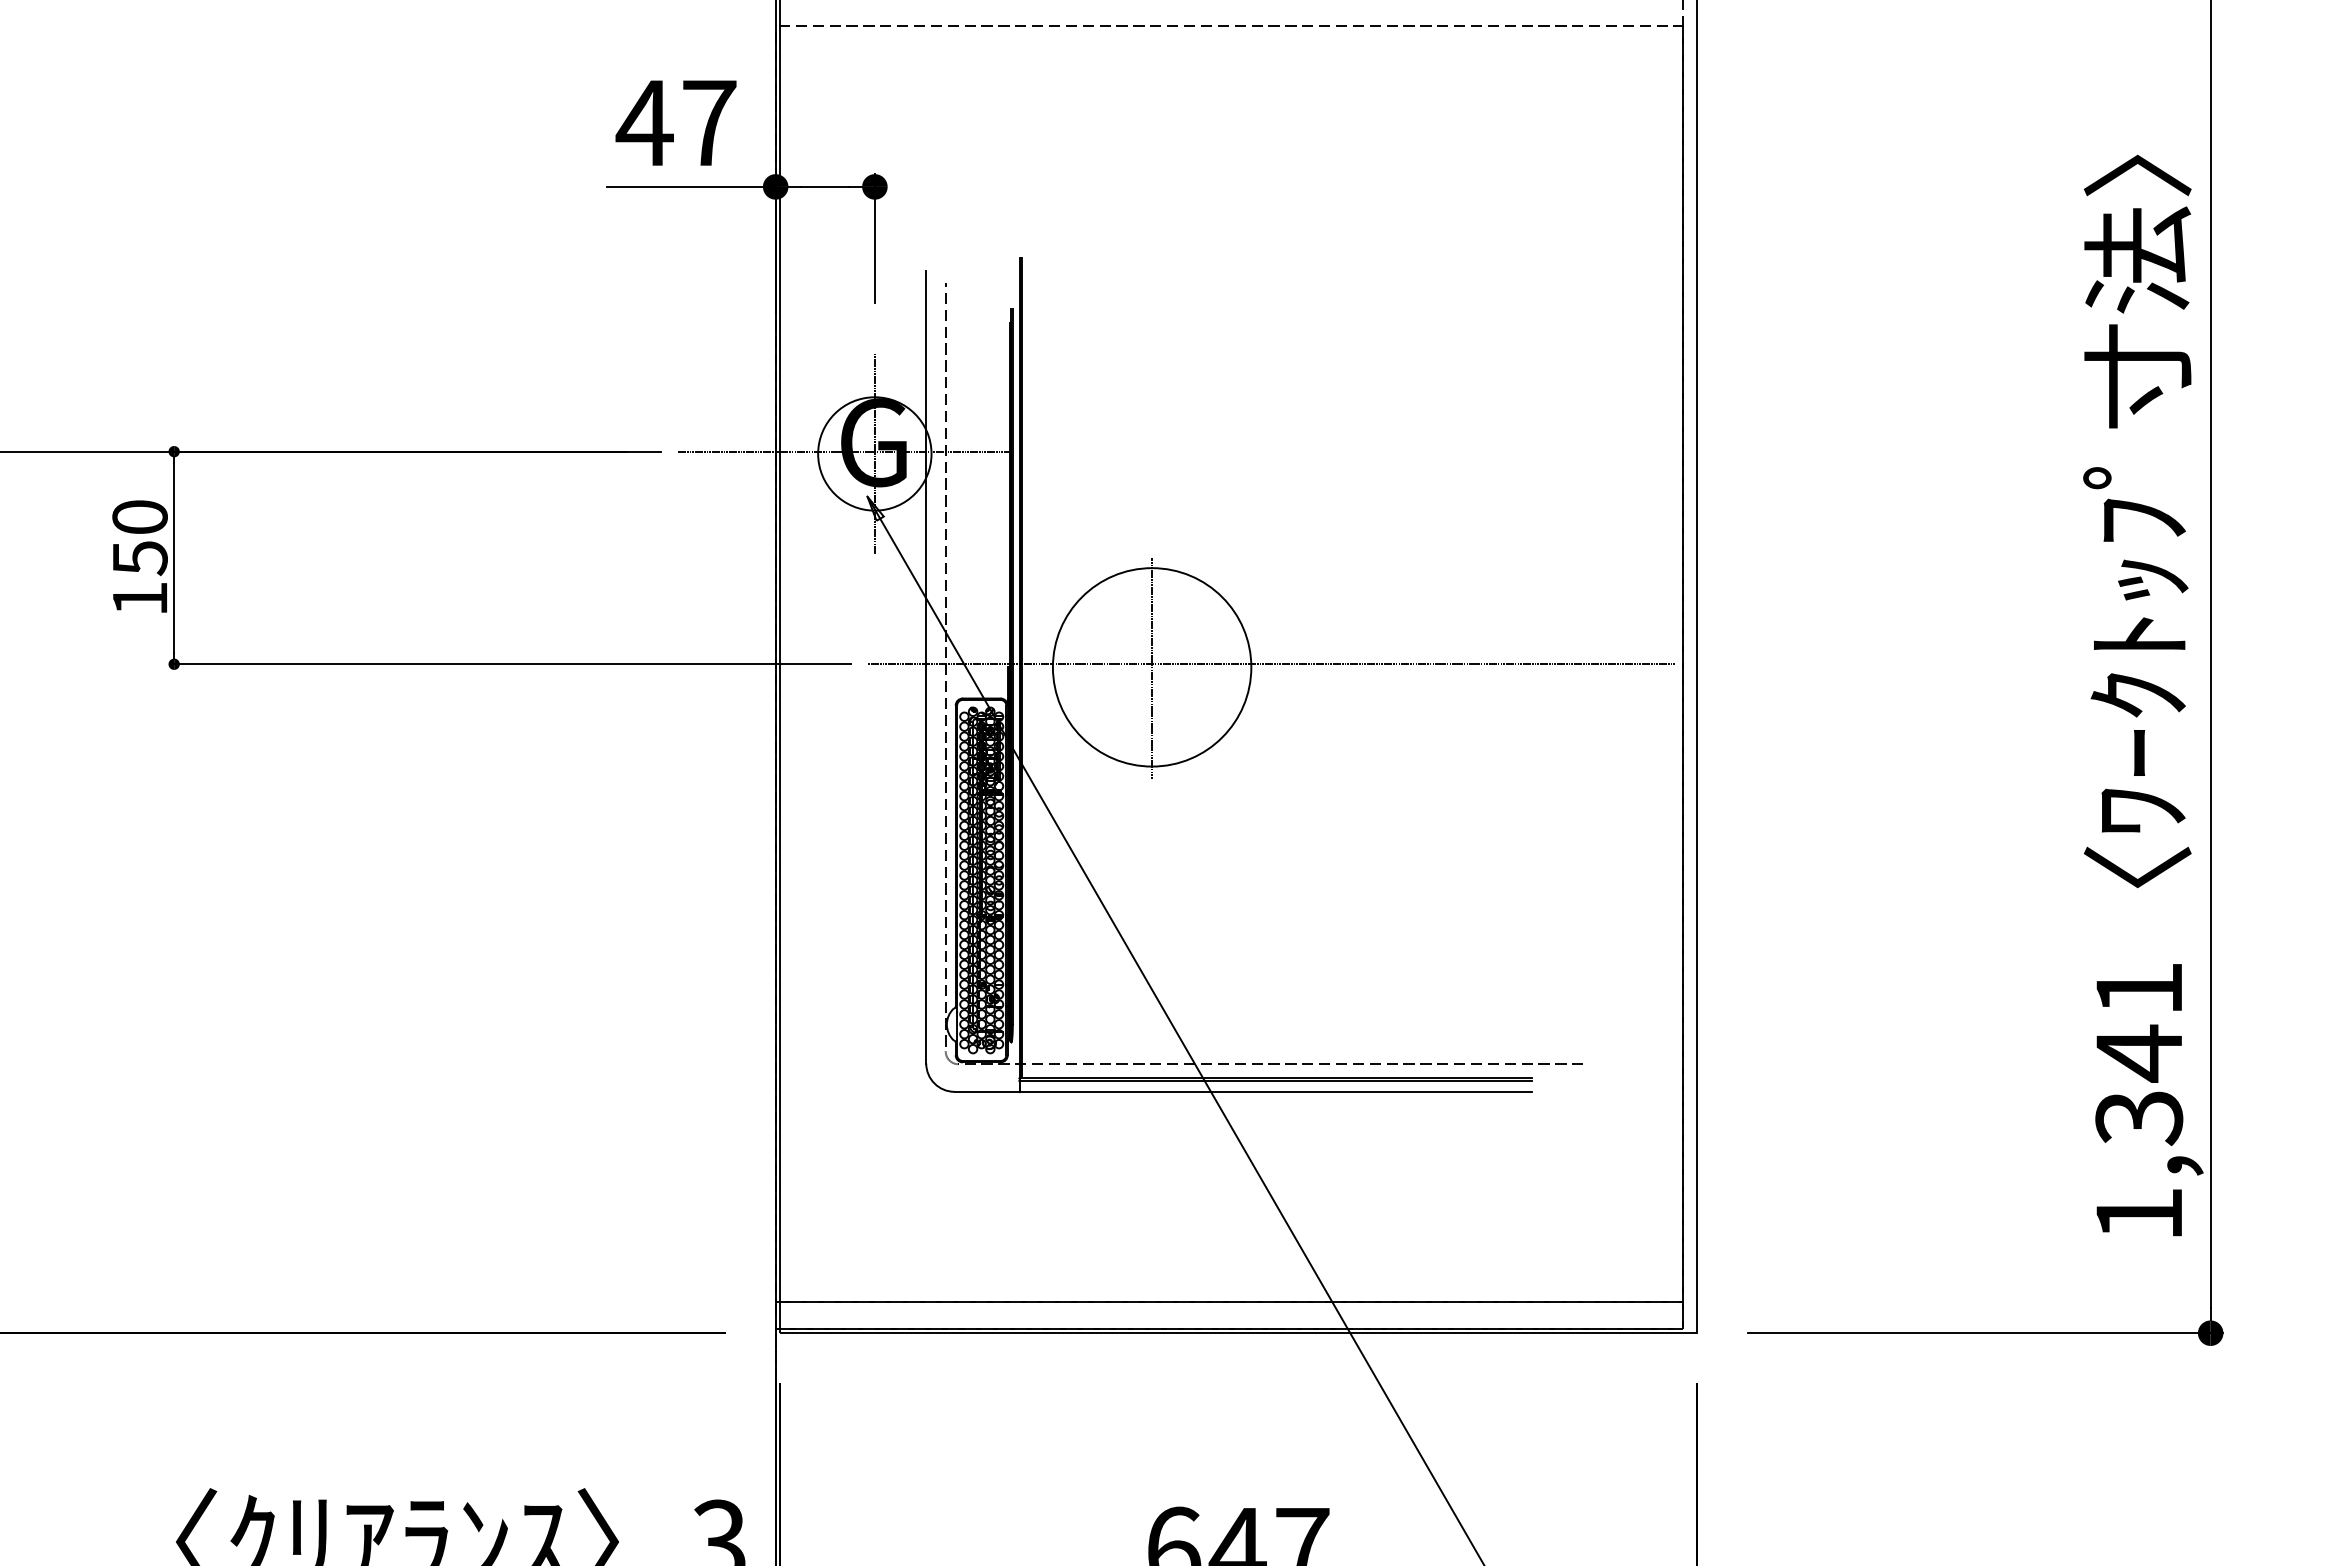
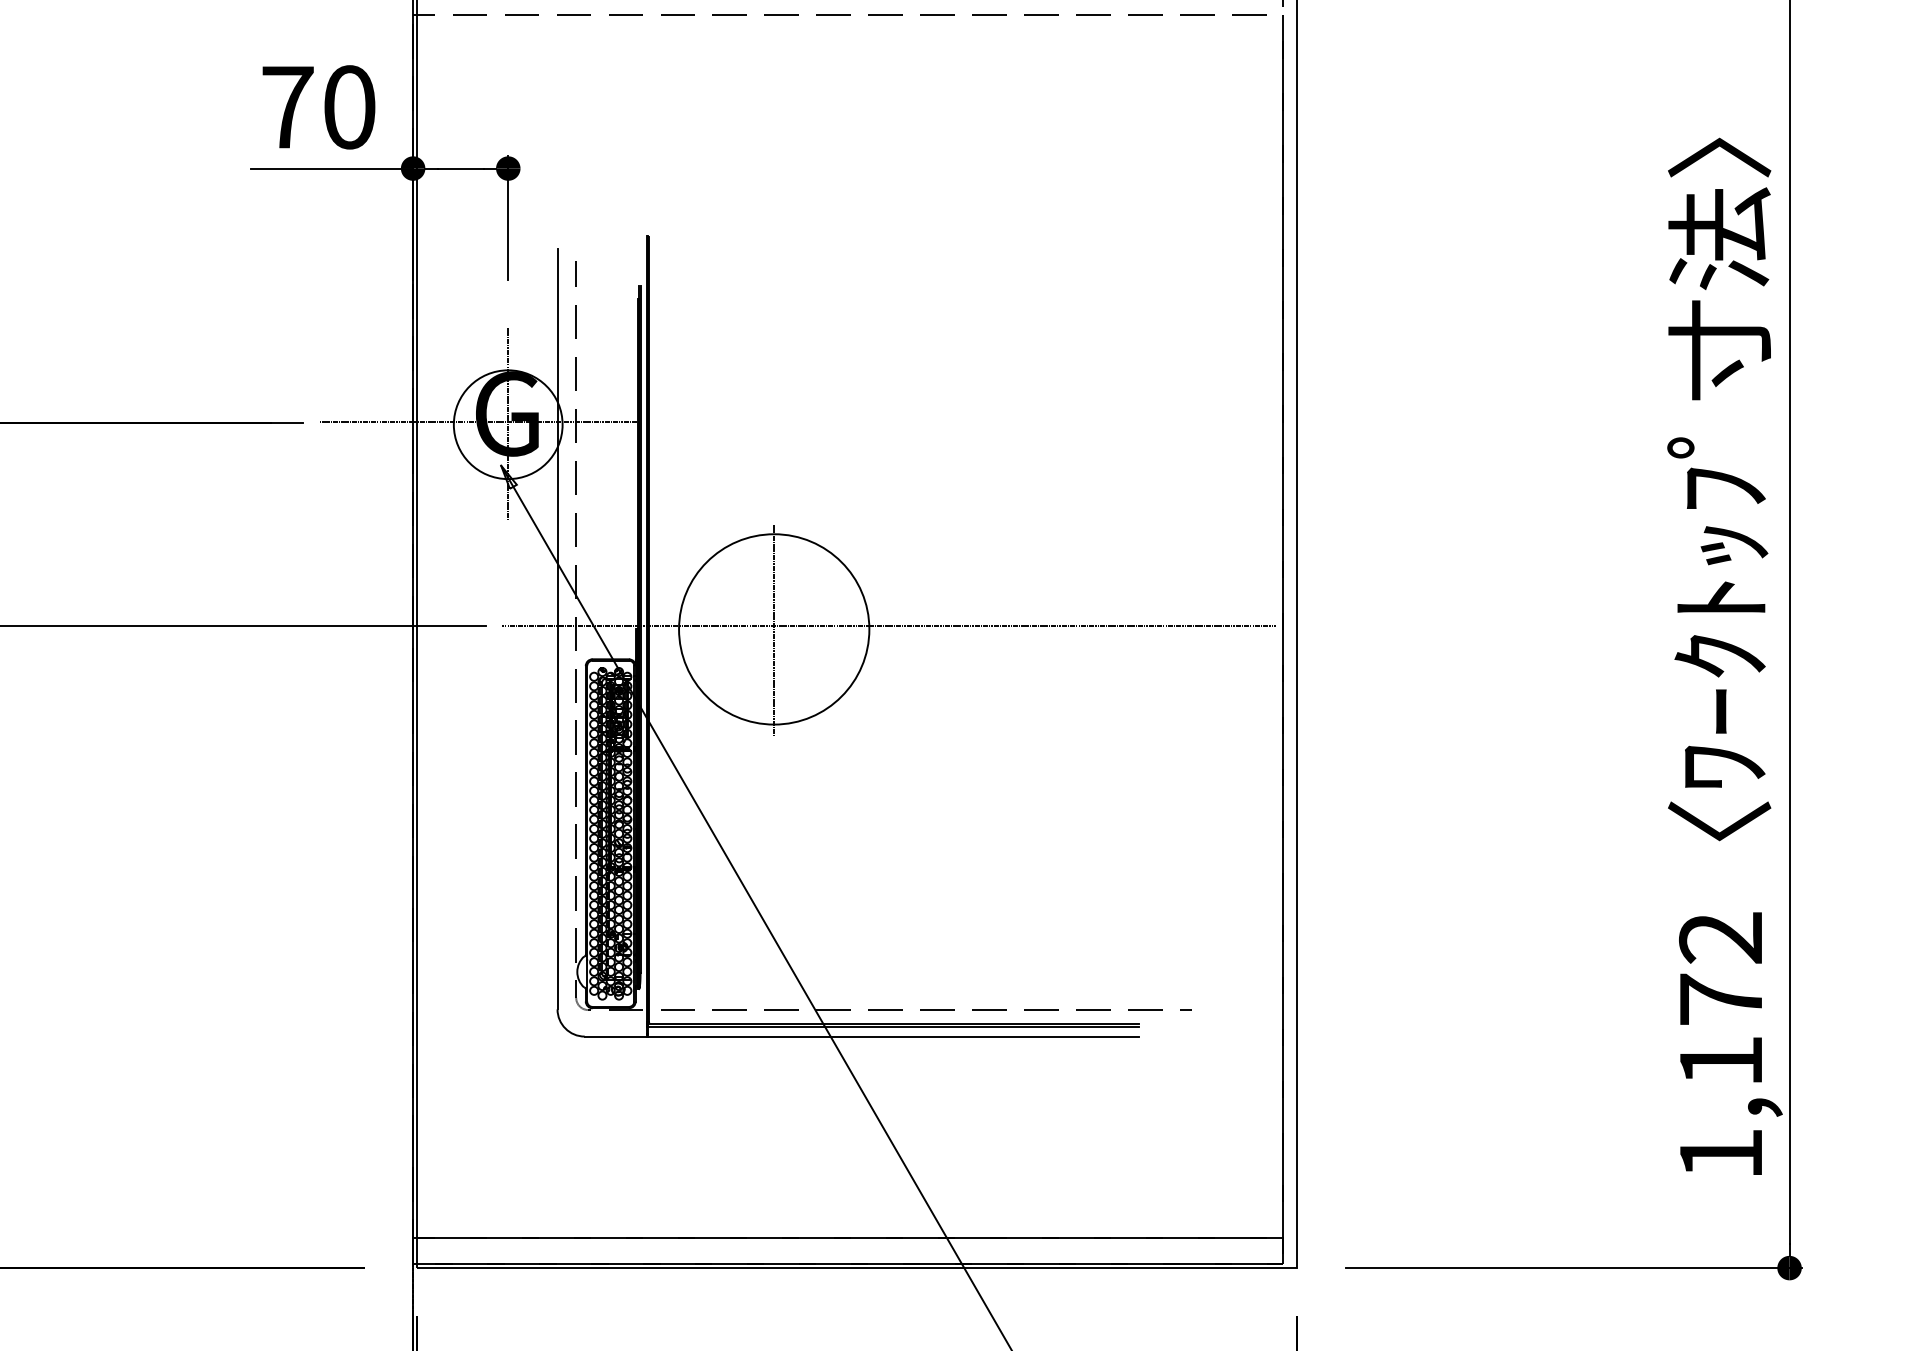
text: (675, 123) -> (317, 107), 47 -> 70
text: (2139, 1054) -> (1721, 1000), 1,341 -> 1,172

